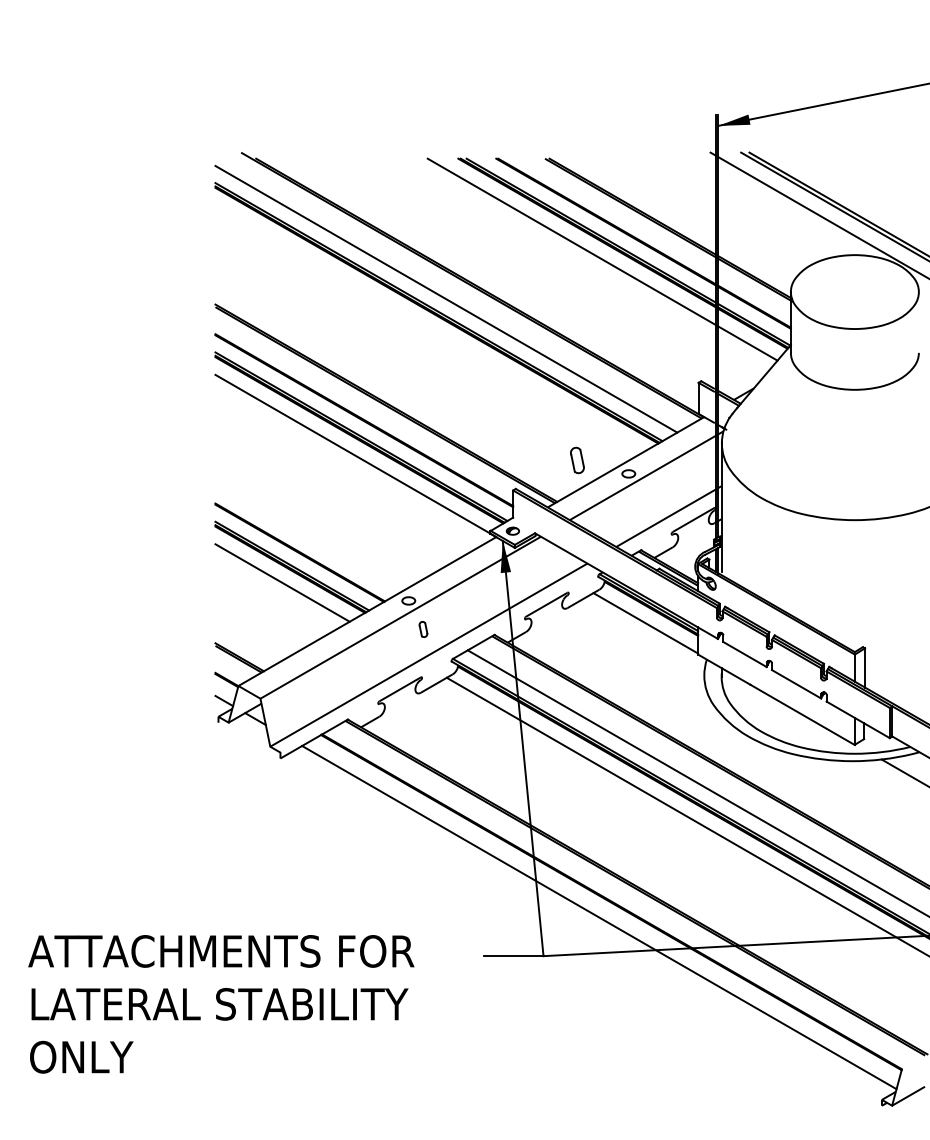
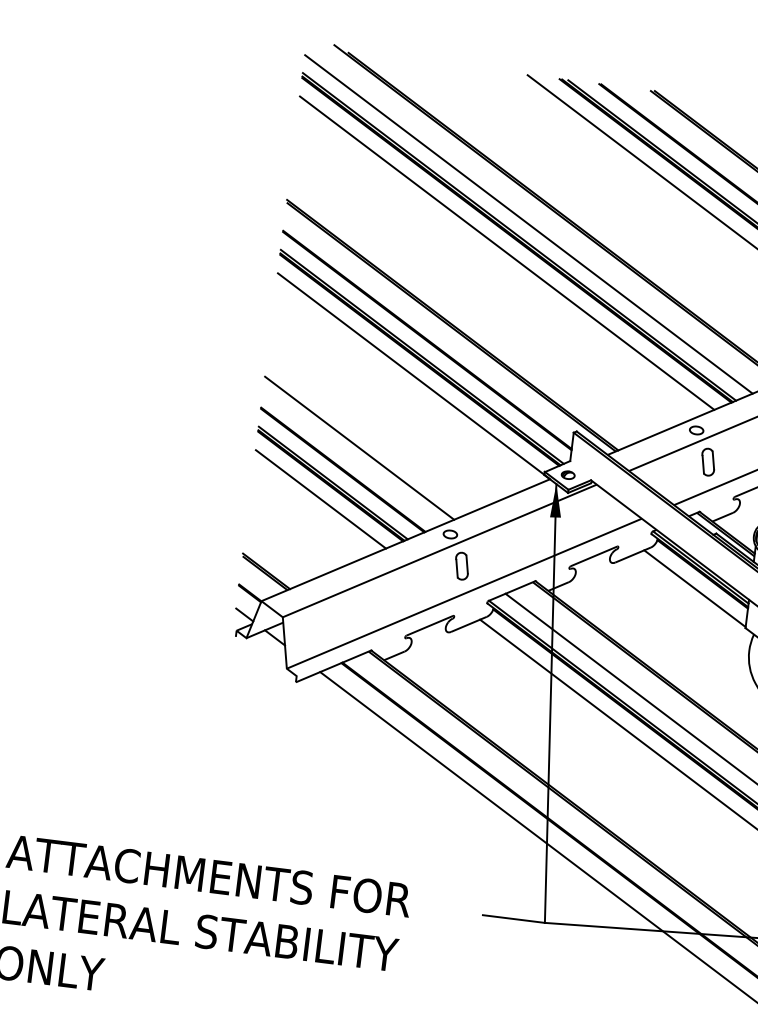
line: (429, 328) -> (507, 252), added
part: (577, 460) -> (708, 462), moved
line: (312, 529) -> (359, 447), added
part: (423, 629) -> (462, 566), size x1.67

